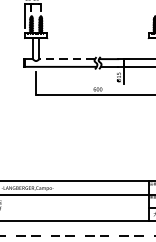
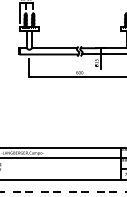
line: (66, 59) -> (54, 48), dashed -> solid

